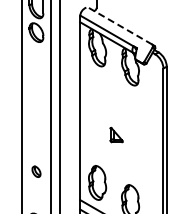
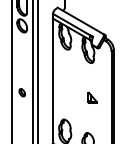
line: (119, 25) -> (80, 20), dashed -> solid
part: (116, 134) -> (92, 97), moved
part: (36, 171) -> (22, 92), moved

